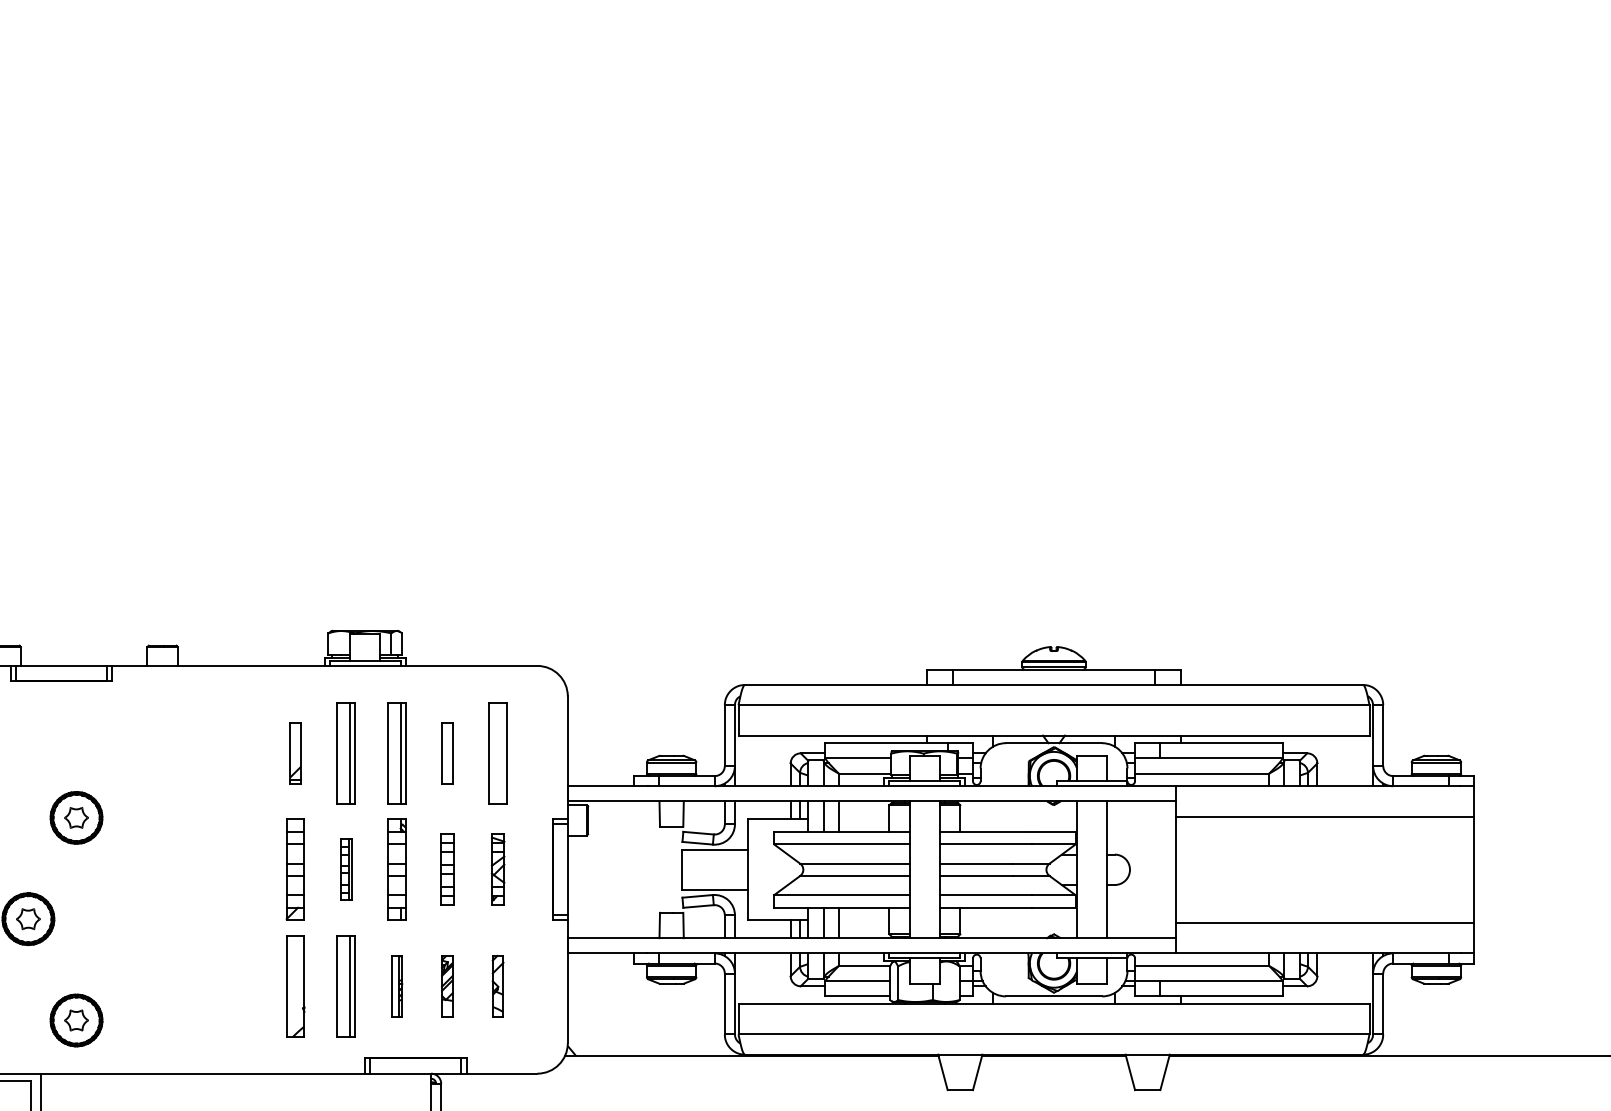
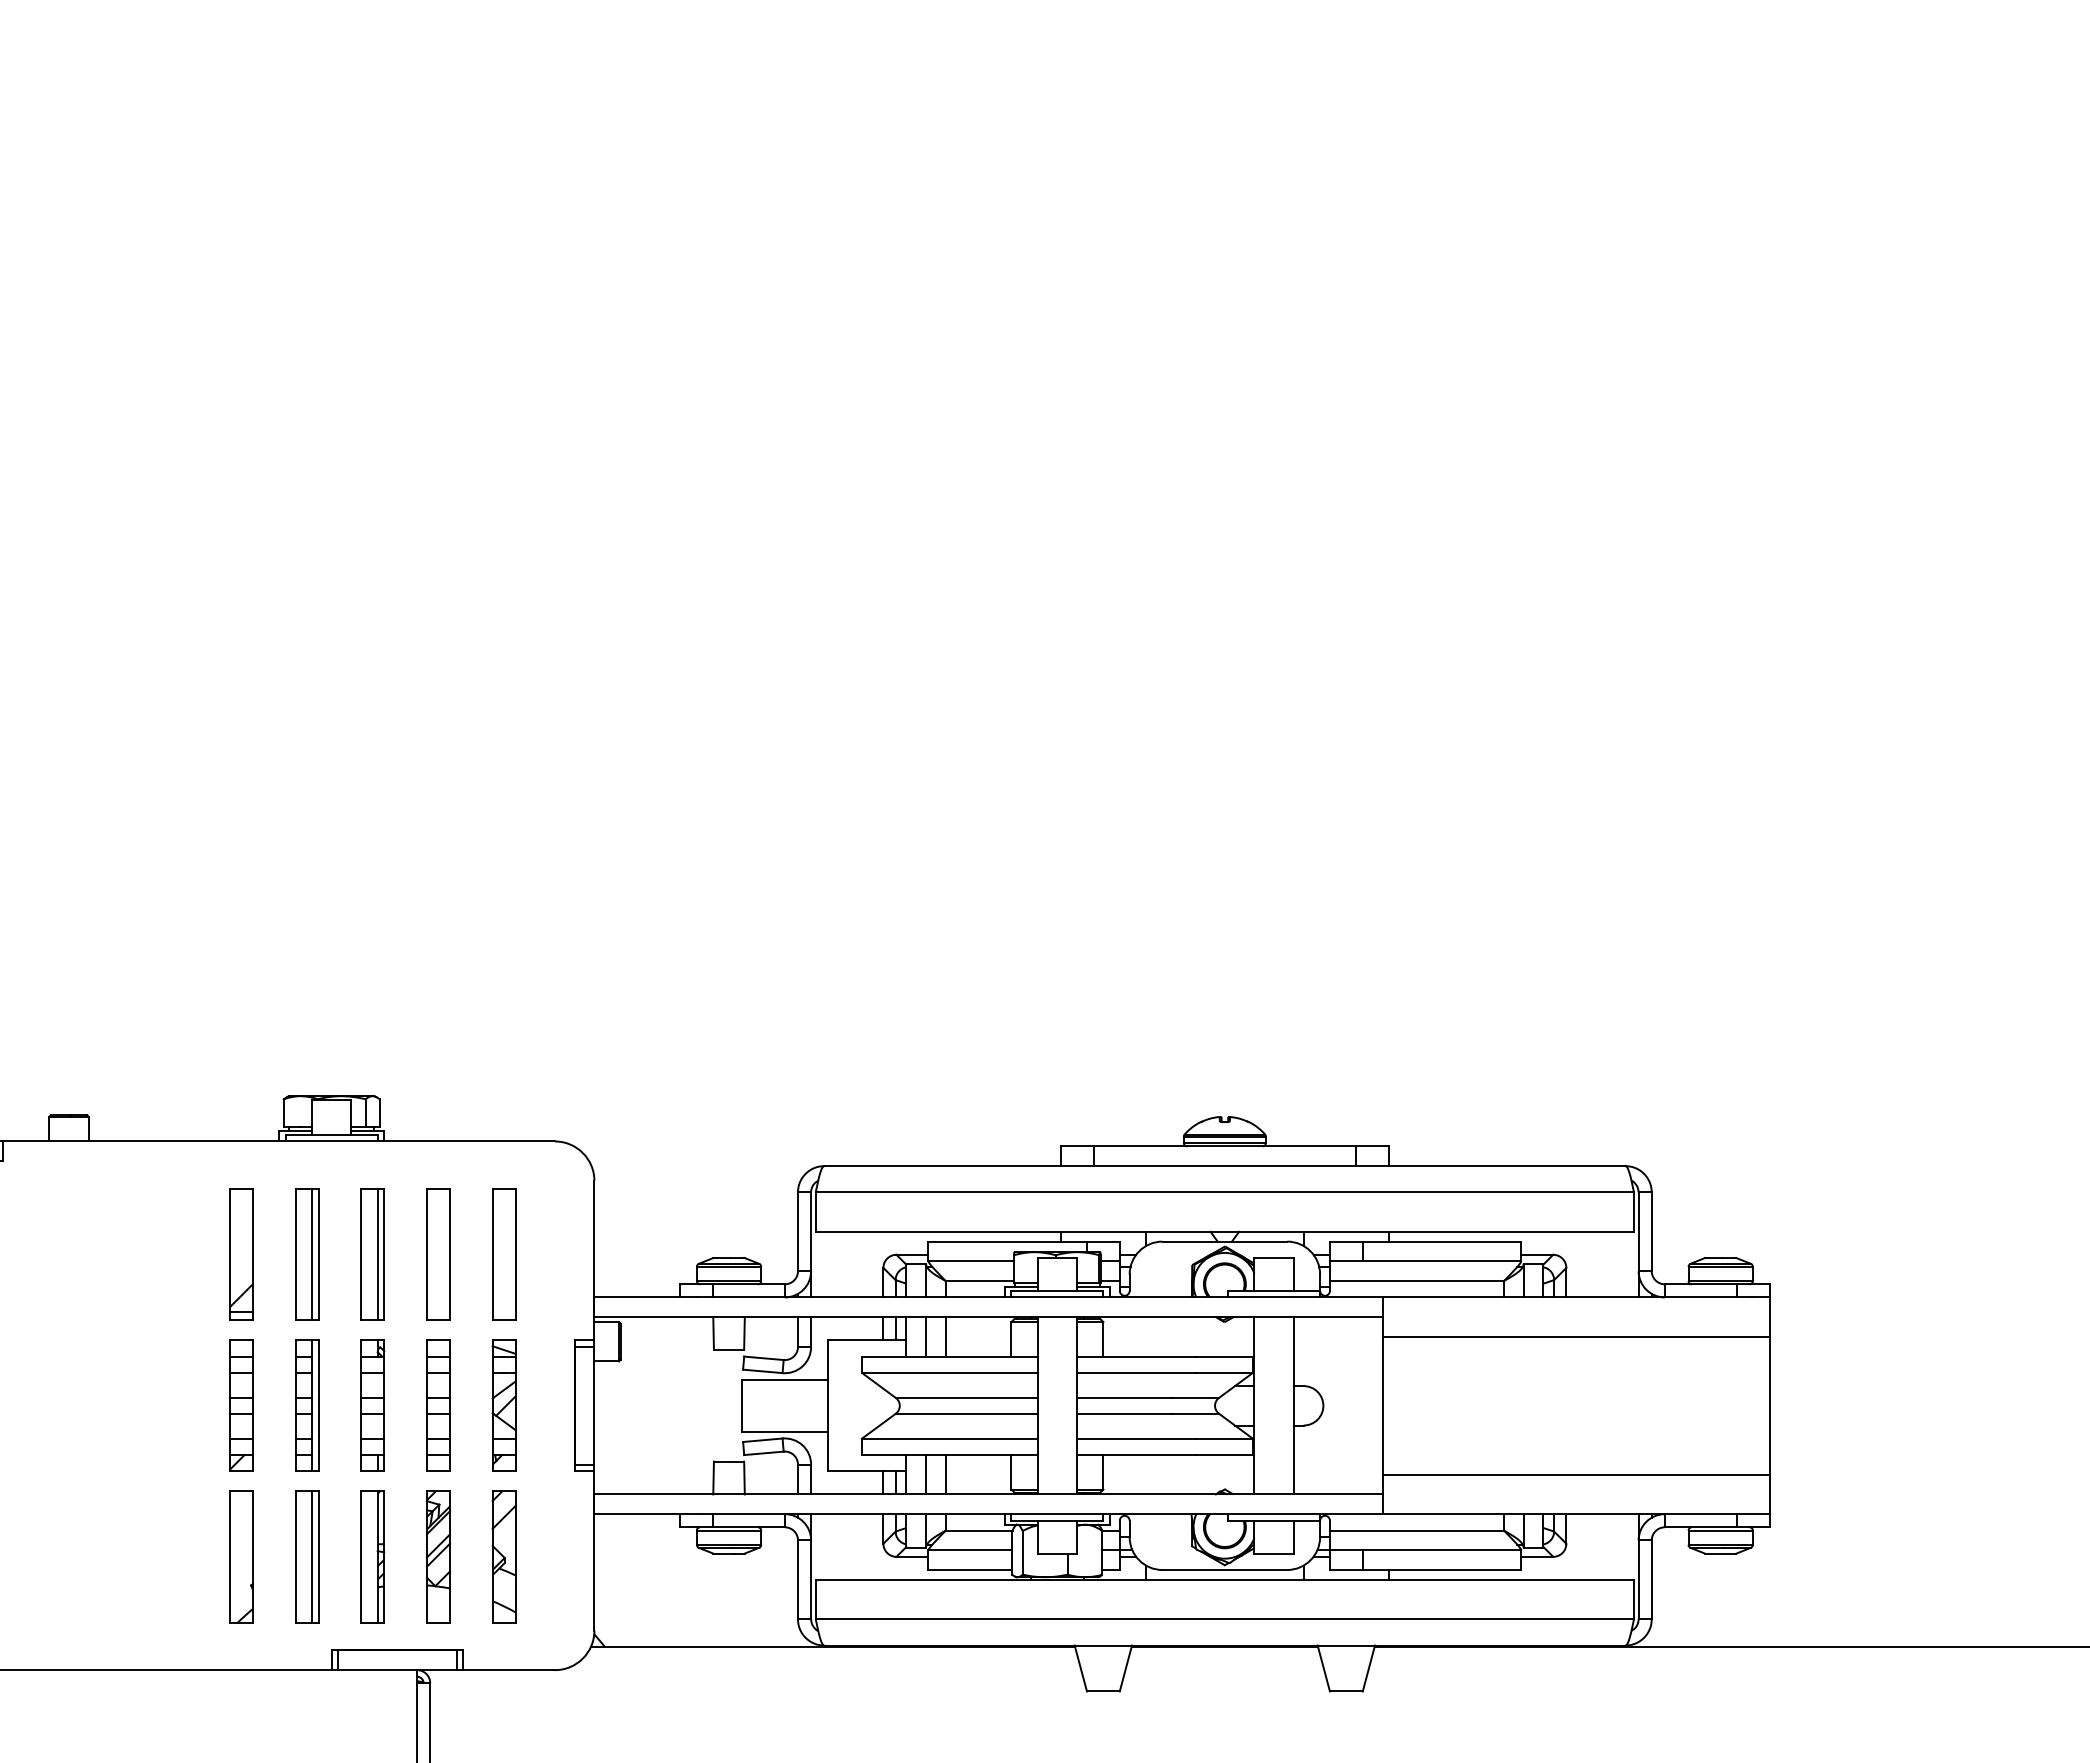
part: (295, 753) -> (241, 1254), size x1.67
part: (447, 753) -> (438, 1254), size x1.67
part: (346, 869) -> (307, 1405), size x1.67
part: (447, 869) -> (438, 1405), size x1.43
part: (497, 869) -> (503, 1405), size x1.43
part: (396, 986) -> (372, 1556), size x1.67
part: (446, 986) -> (437, 1556), size x1.67
part: (497, 986) -> (503, 1556), size x1.67

